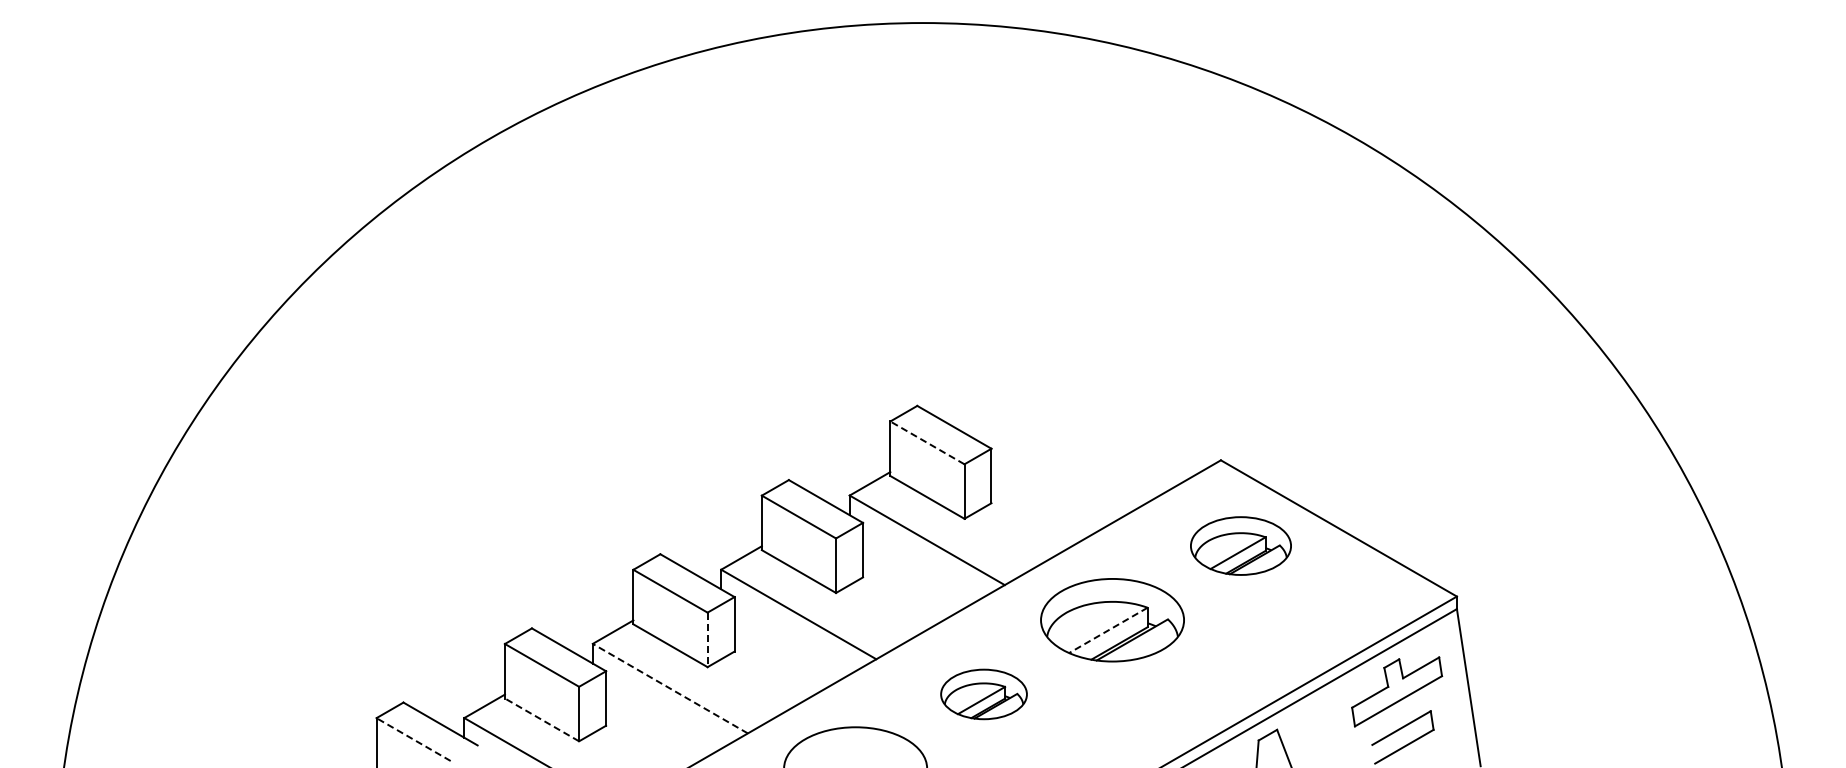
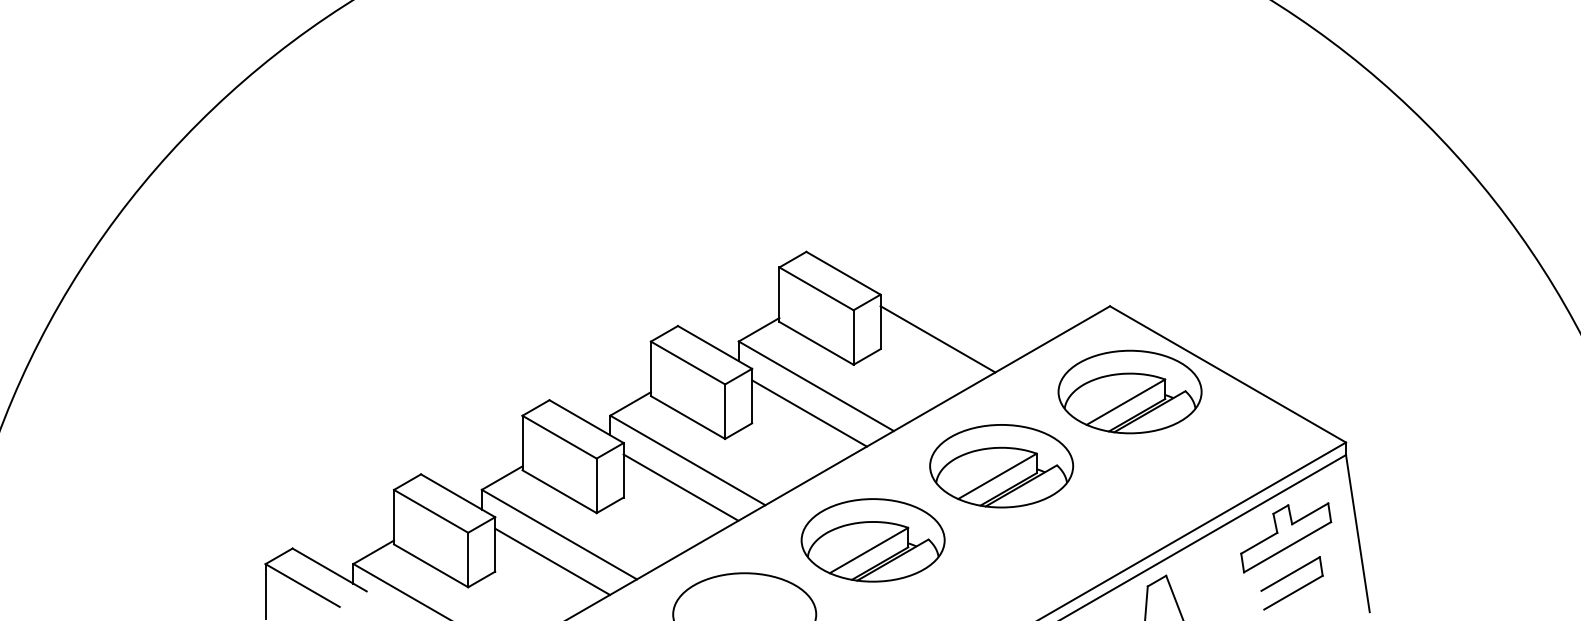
line: (927, 442) -> (816, 288), dashed -> solid
line: (1048, 493) -> (937, 339), added
part: (1240, 545) -> (1129, 391), size x1.43
line: (920, 567) -> (809, 413), added
line: (1107, 630) -> (996, 476), dashed -> solid
line: (707, 640) -> (596, 486), dashed -> solid
line: (791, 641) -> (680, 487), added
line: (670, 688) -> (559, 534), dashed -> solid
part: (983, 694) -> (872, 540), size x1.67
line: (663, 715) -> (552, 561), added
line: (542, 719) -> (431, 565), dashed -> solid
line: (413, 739) -> (302, 585), dashed -> solid

